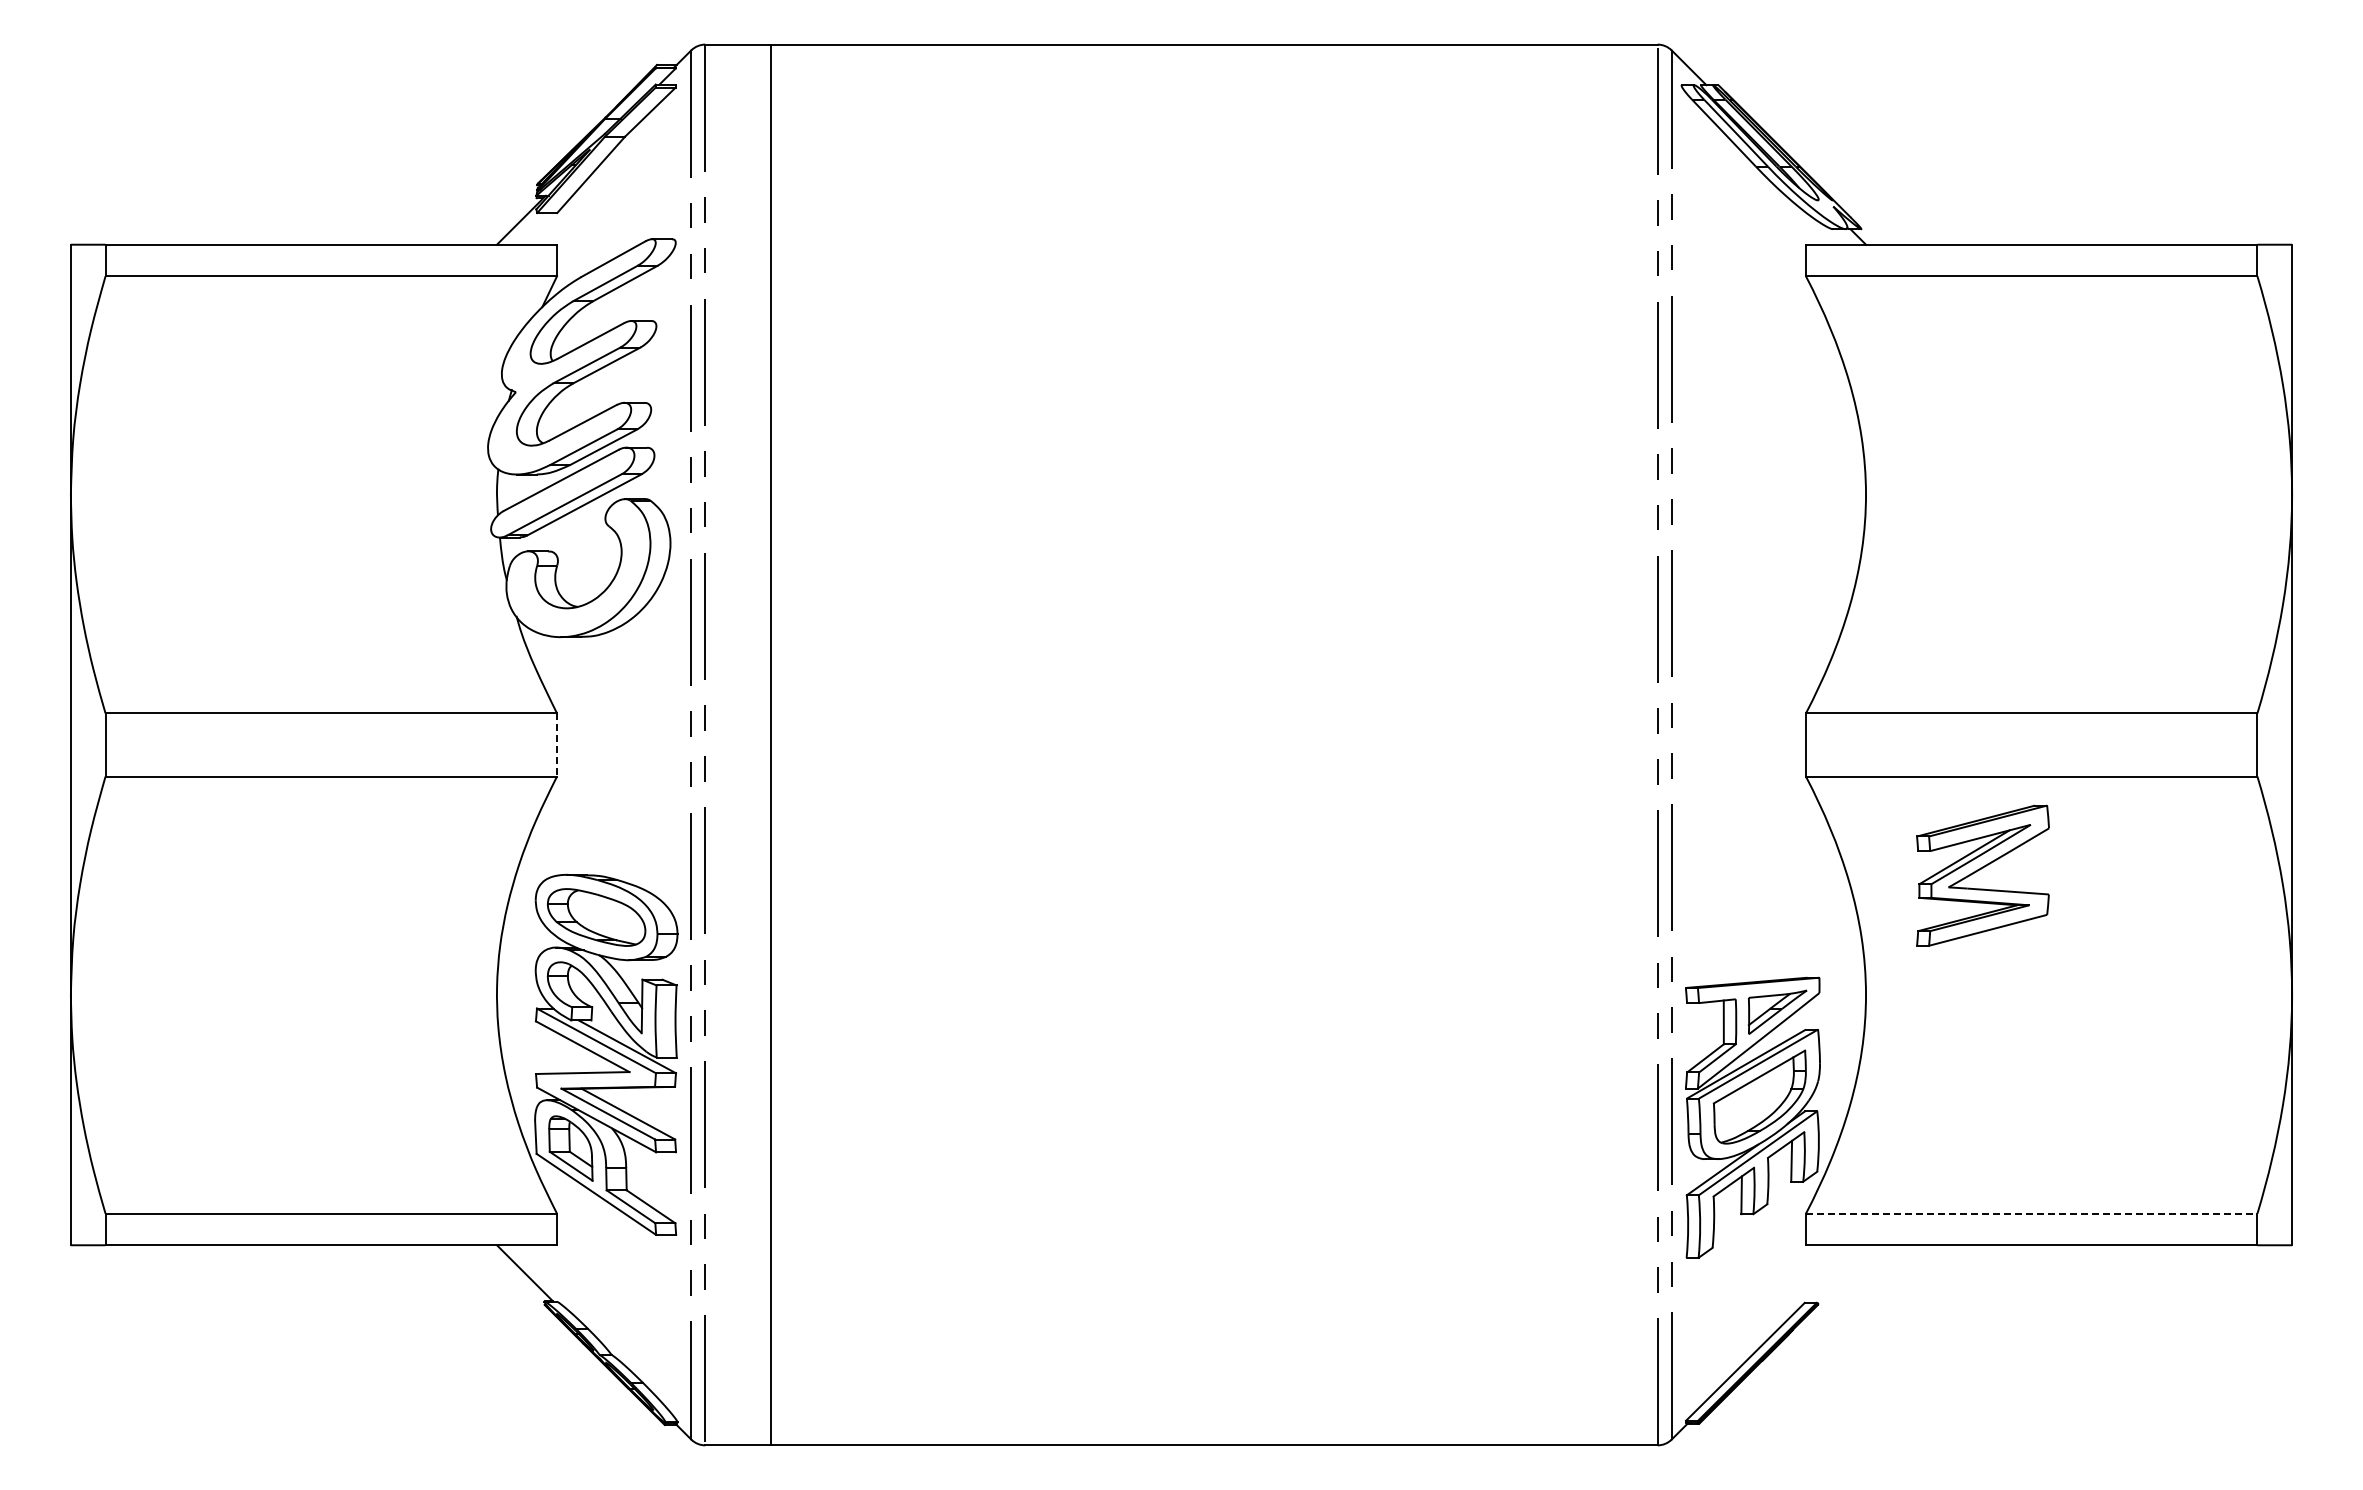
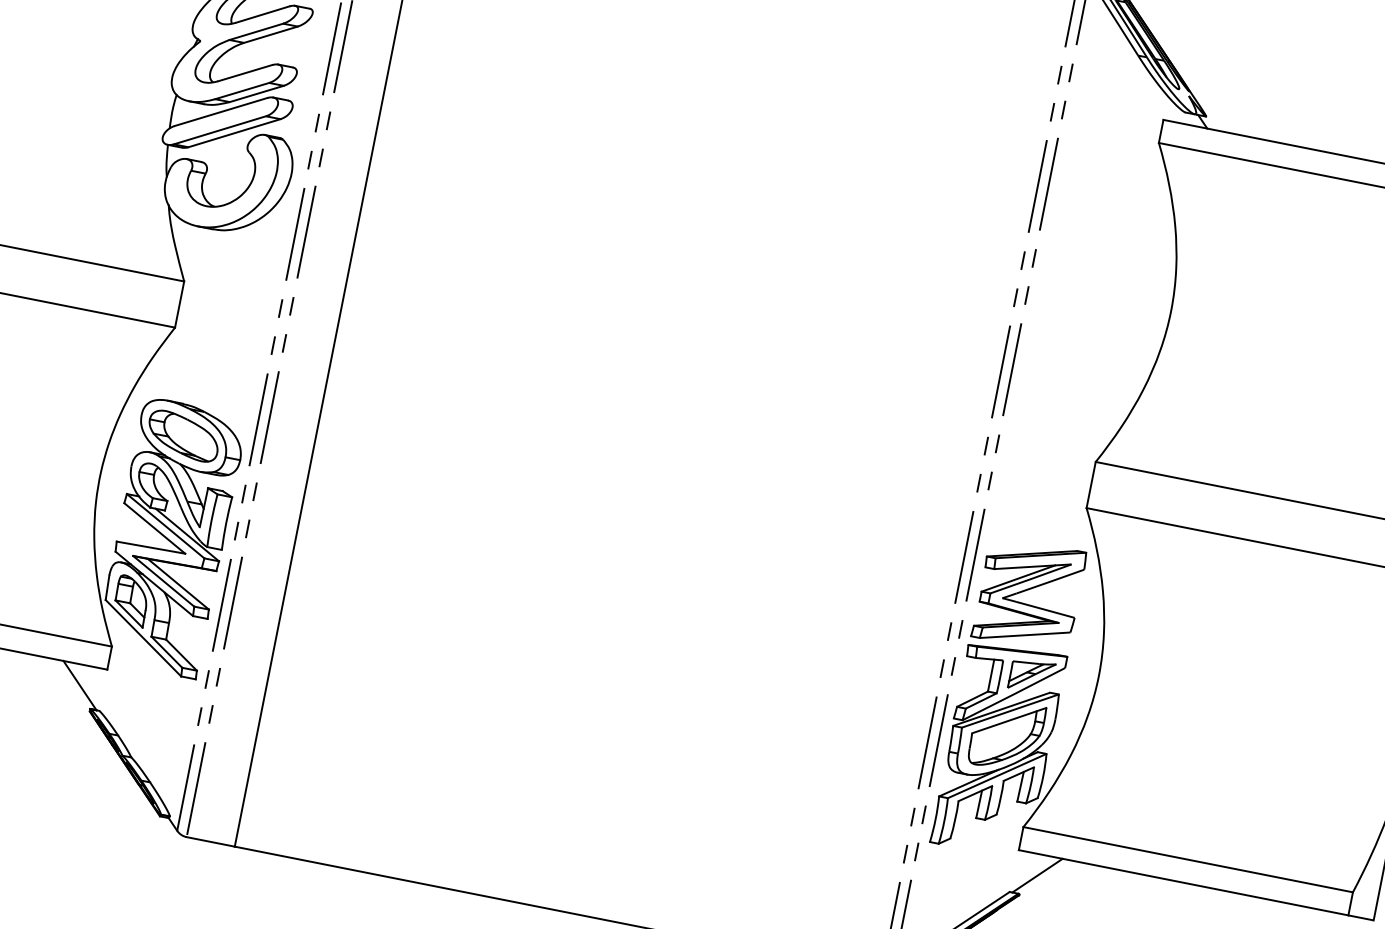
line: (557, 745) -> (179, 304), dashed -> solid
part: (1982, 875) -> (1028, 594), moved
line: (2031, 1213) -> (1188, 859), dashed -> solid
line: (1837, 1273) -> (1037, 875), added

